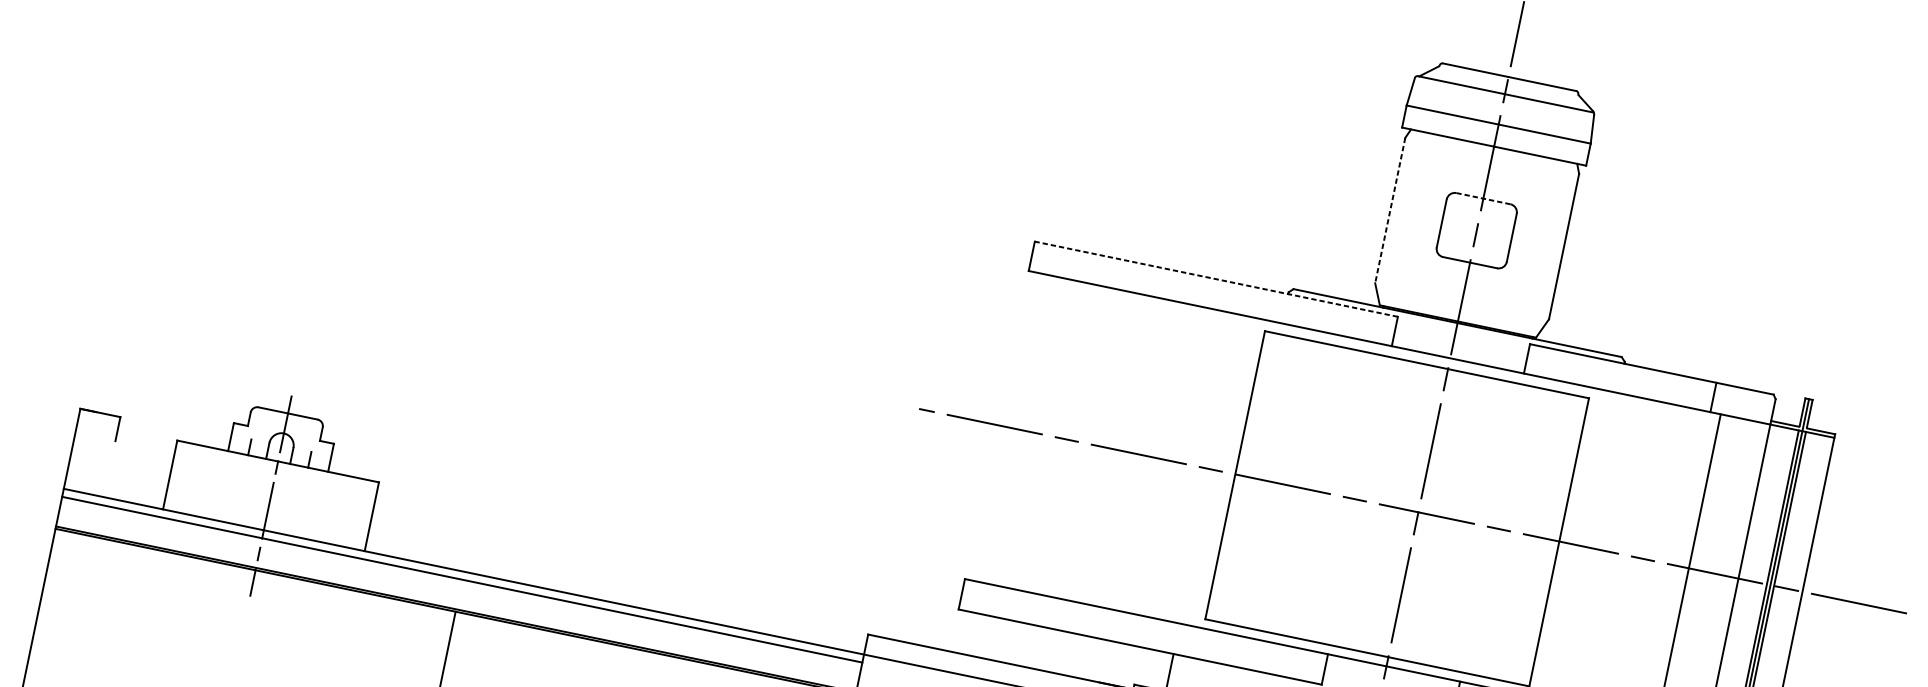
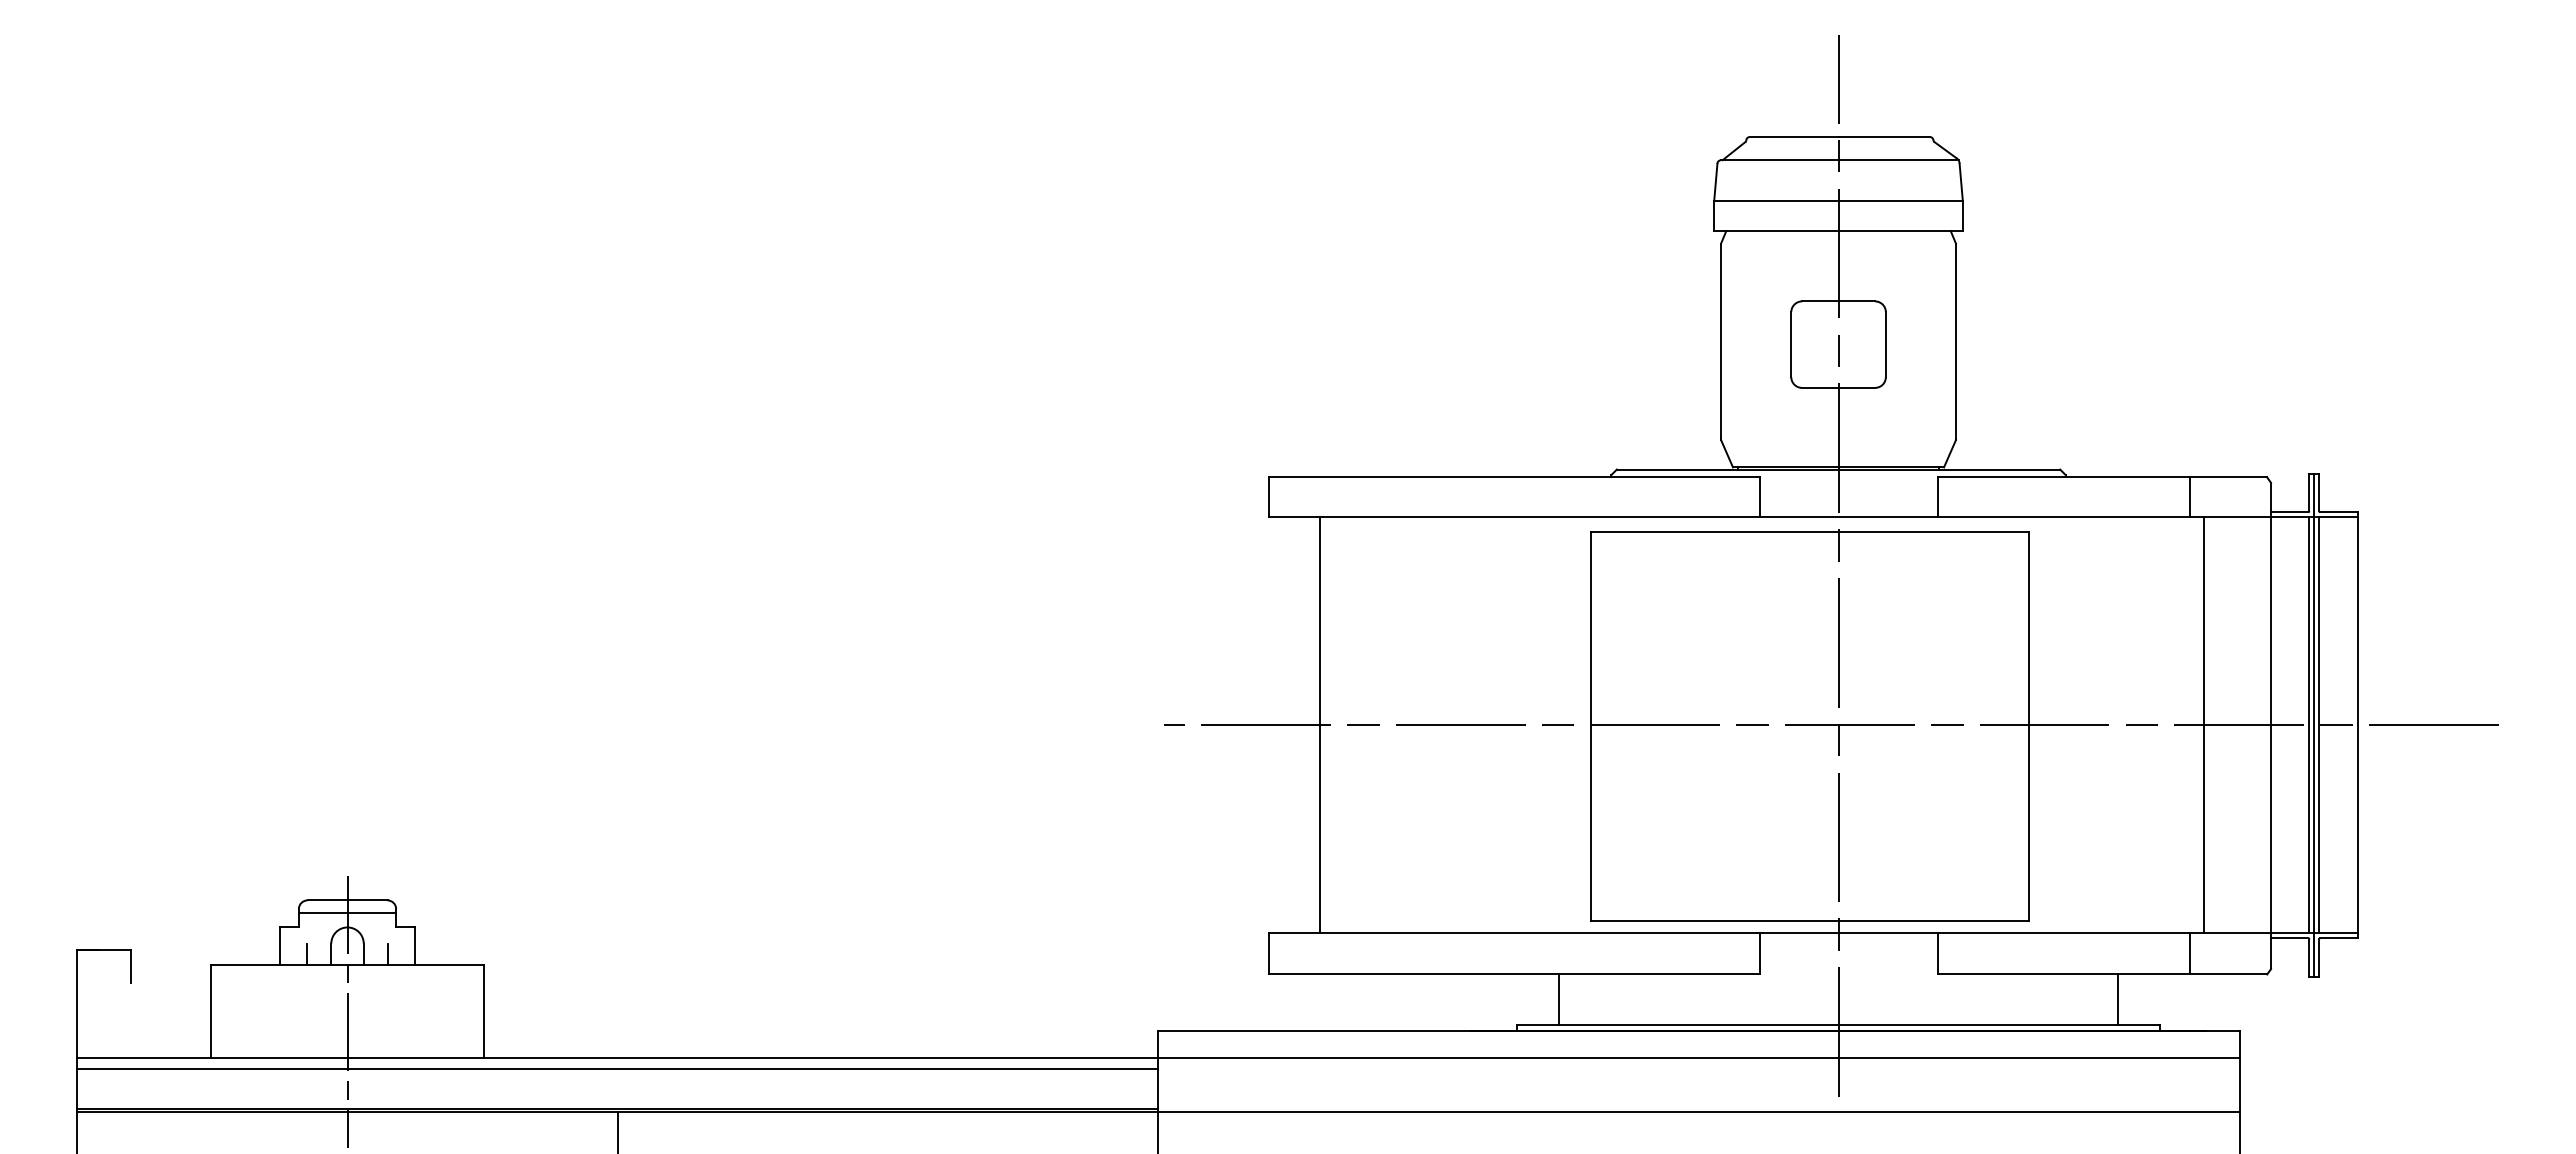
line: (1484, 198) -> (1839, 301), dashed -> solid
line: (1390, 211) -> (1721, 342), dashed -> solid
line: (1215, 279) -> (1513, 477), dashed -> solid
line: (286, 423) -> (347, 913), added
line: (1034, 432) -> (1319, 725), added

